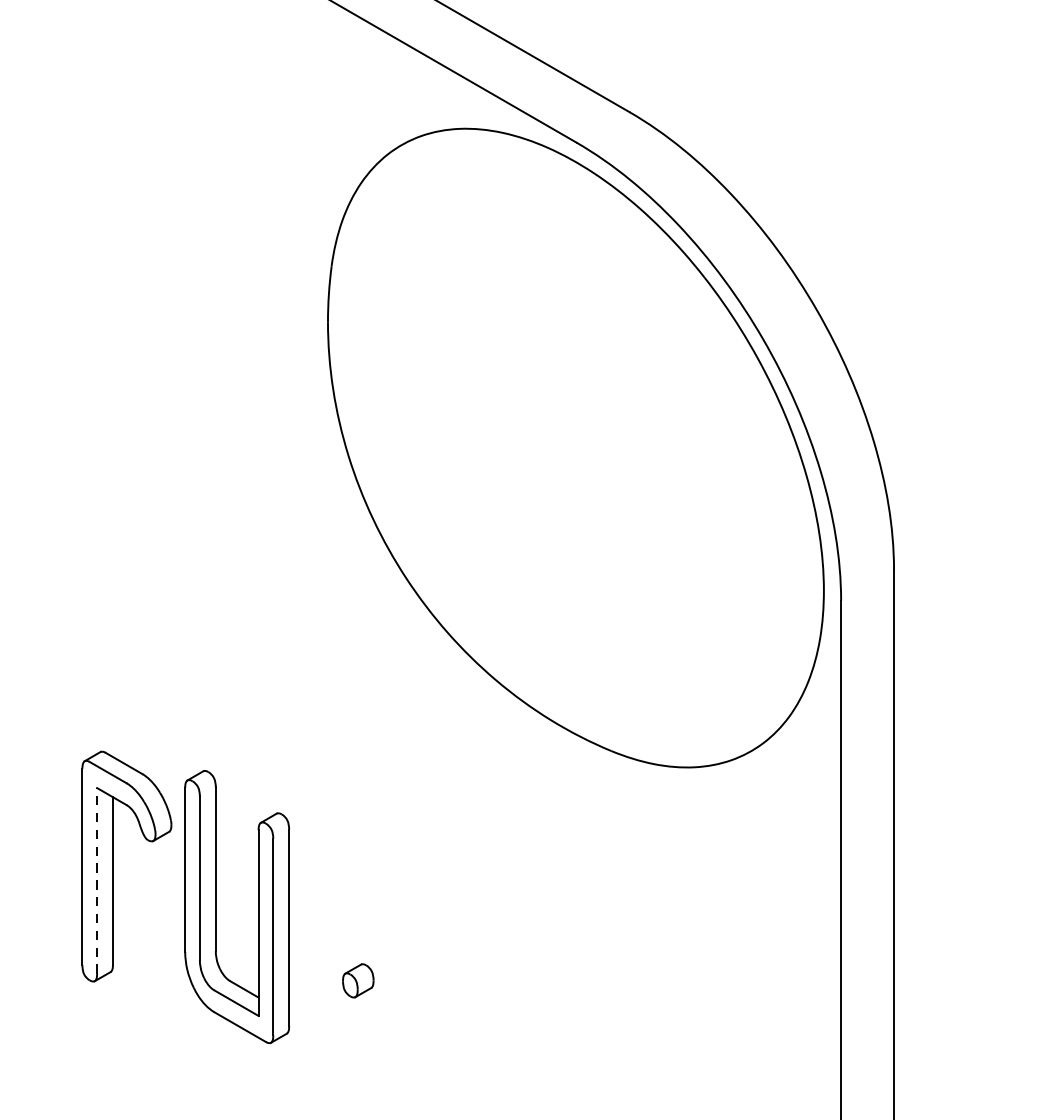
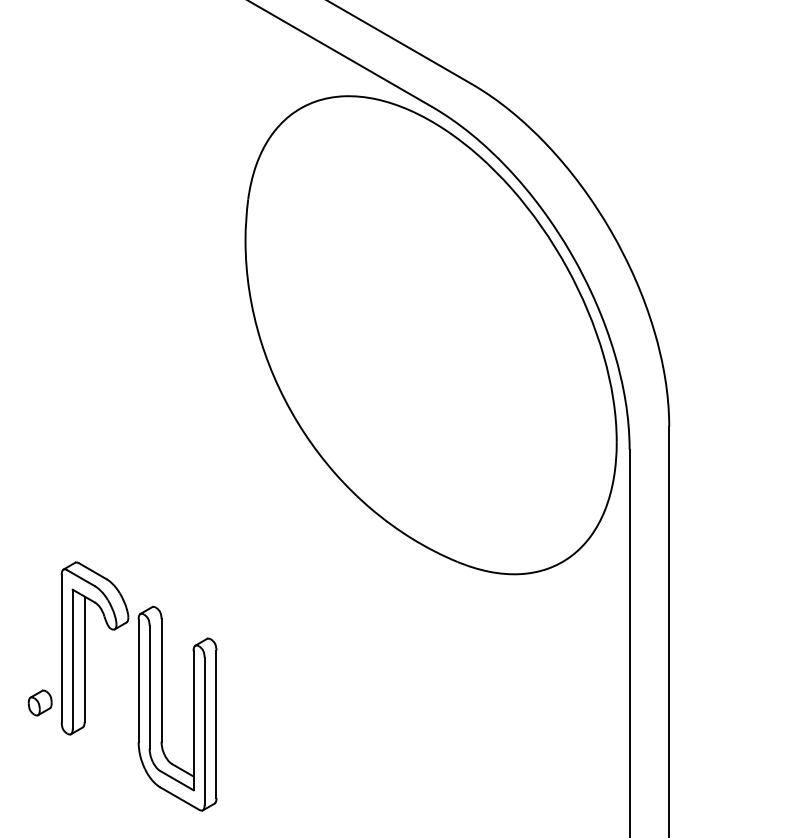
line: (96, 879) -> (72, 658), dashed -> solid
part: (217, 906) -> (162, 708), moved
part: (357, 980) -> (39, 702), moved

